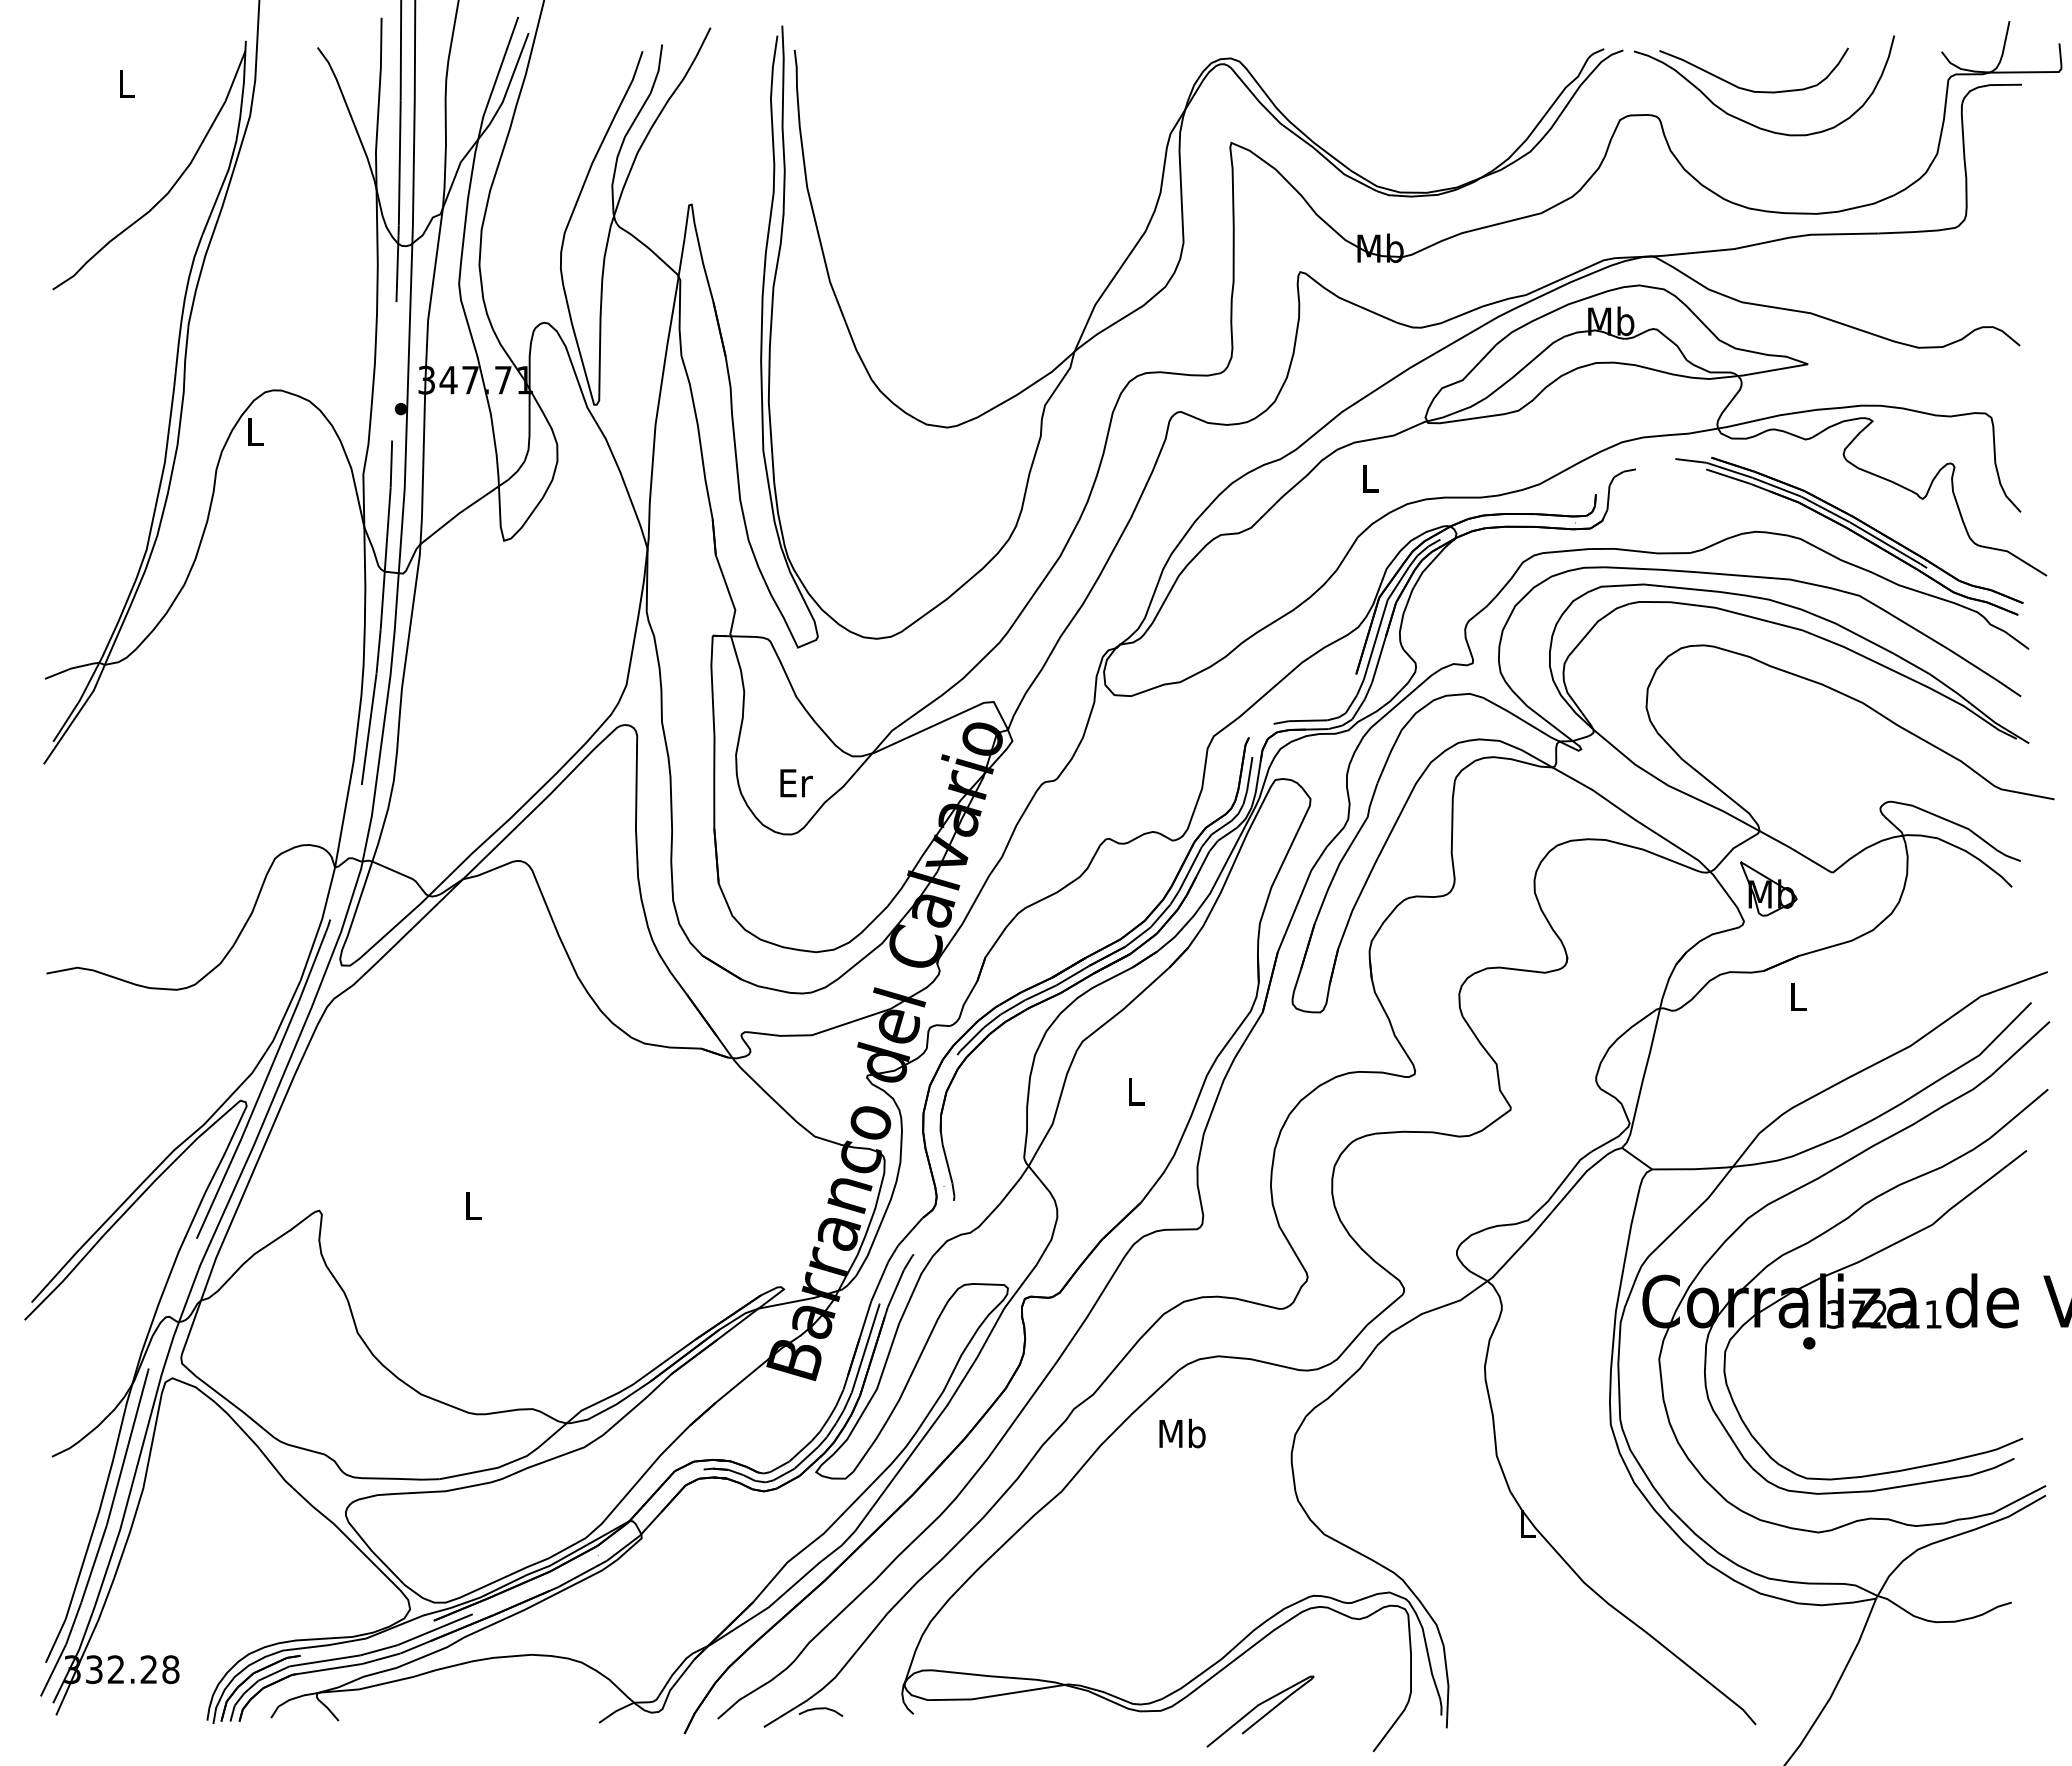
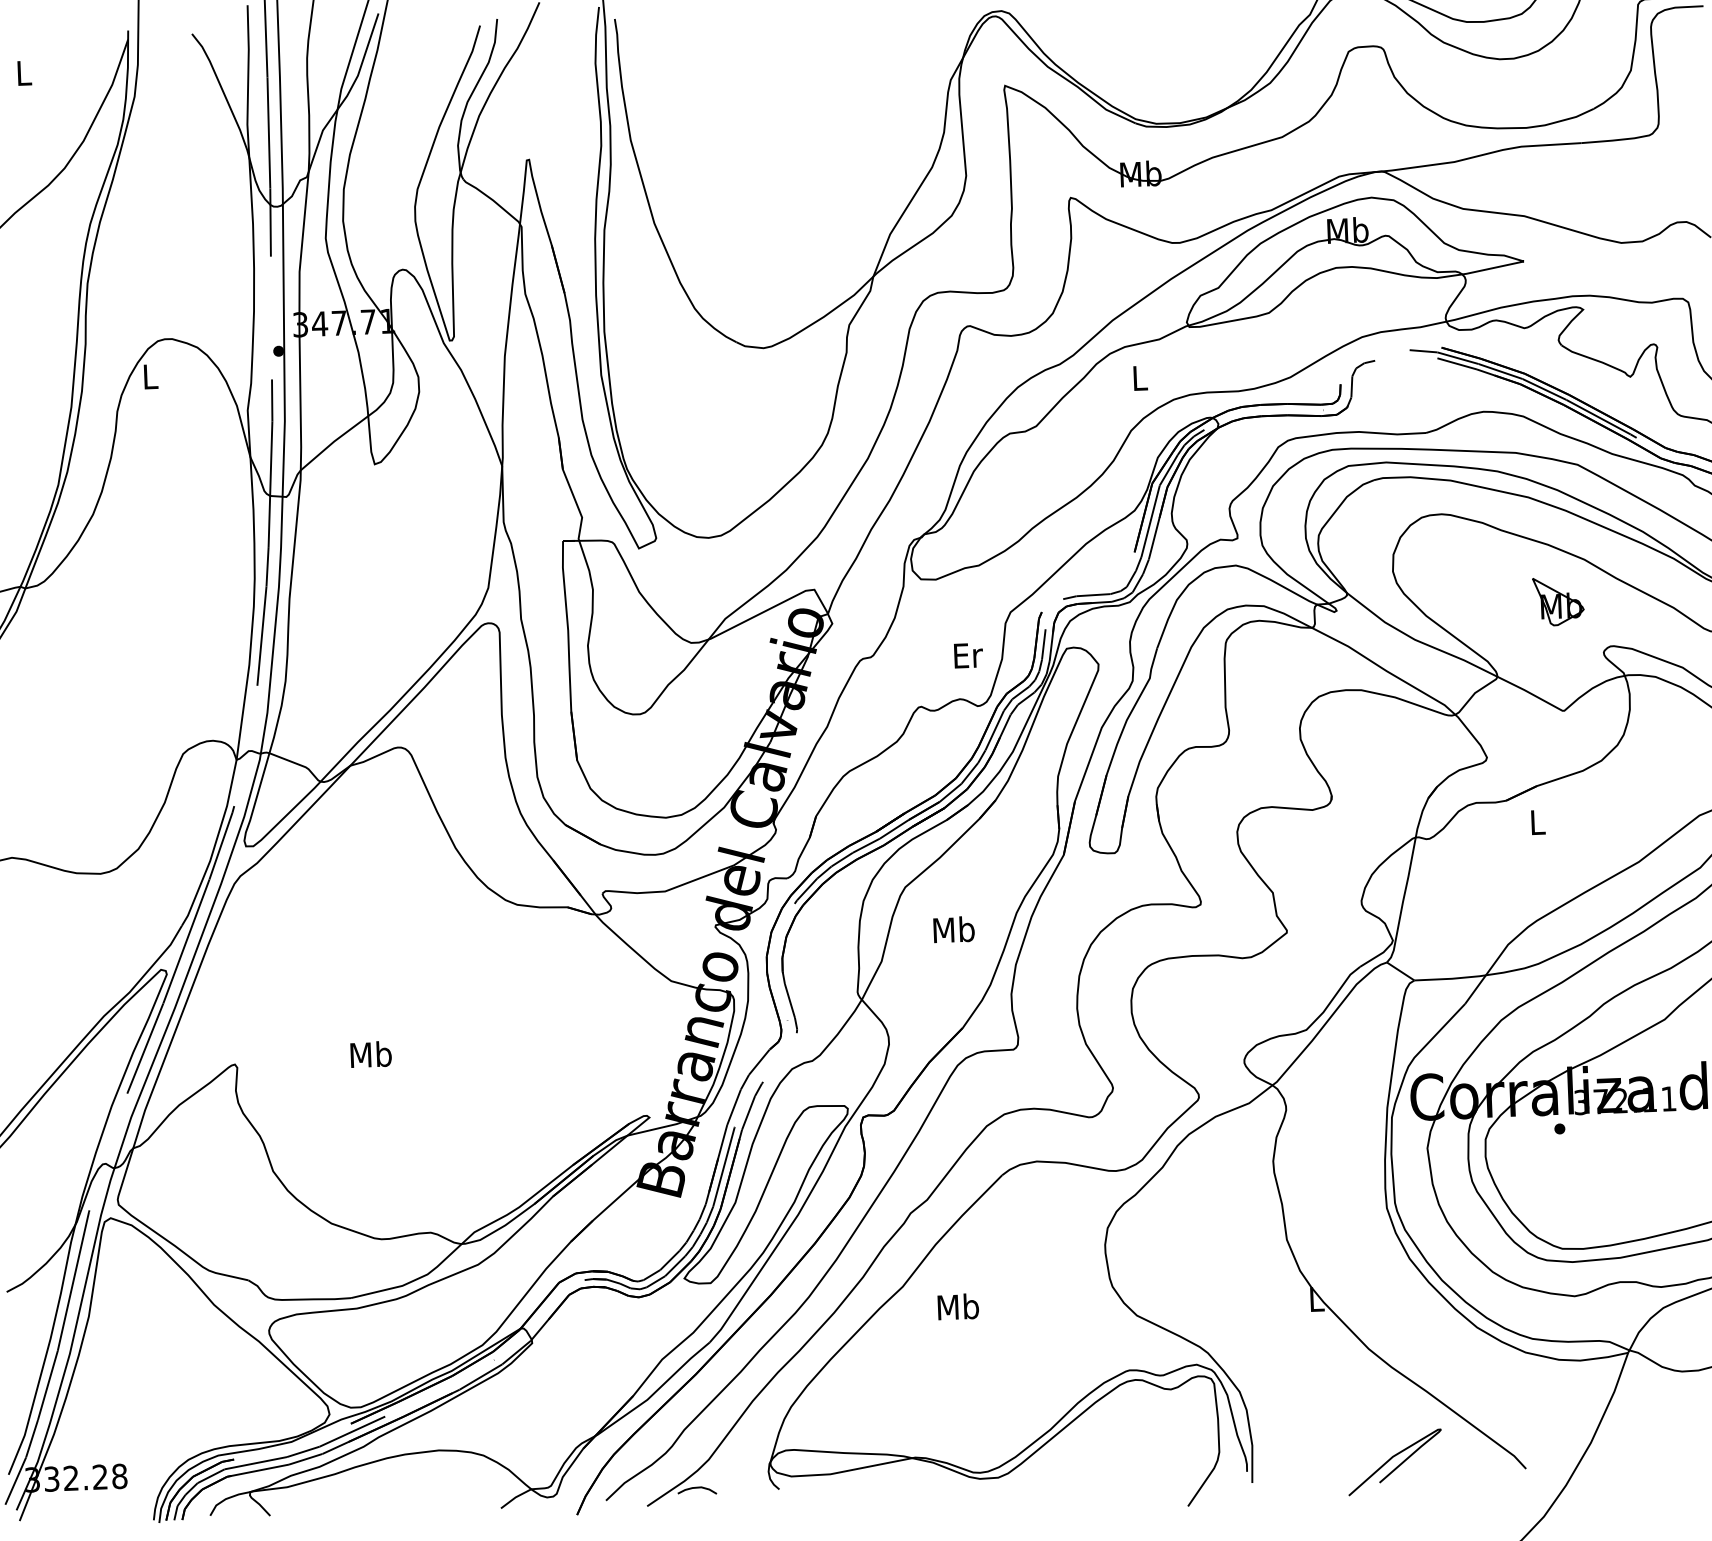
text: (796, 783) -> (968, 655), moved
part: (1768, 888) -> (1558, 601), moved
text: (1135, 1091) -> (953, 929), L -> Mb
text: (473, 1205) -> (371, 1054), L -> Mb
text: (1182, 1433) -> (958, 1306), moved
curve: (1257, 1707) -> (1392, 1458), moved

